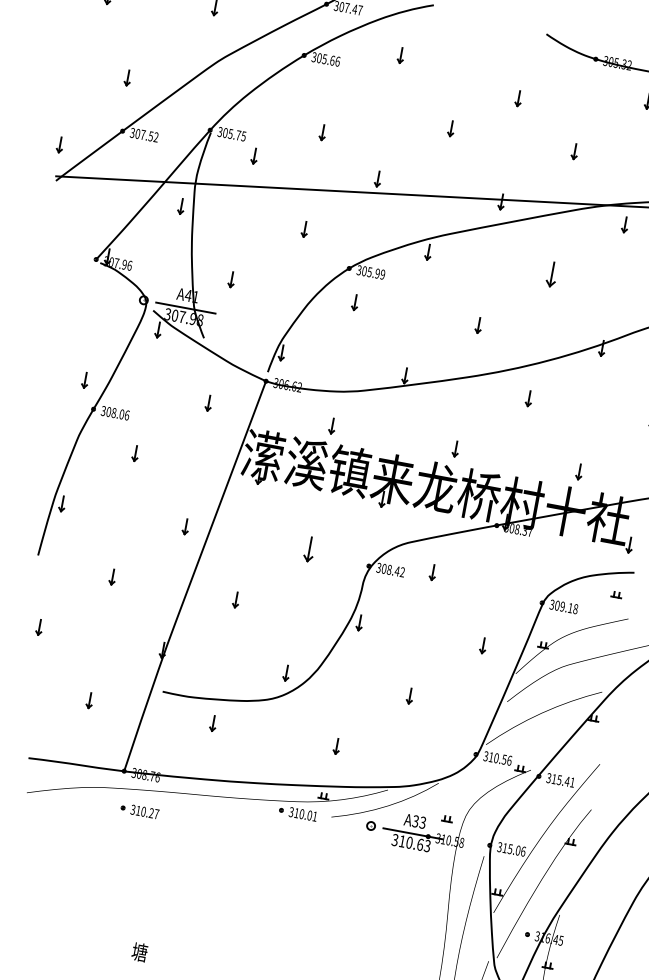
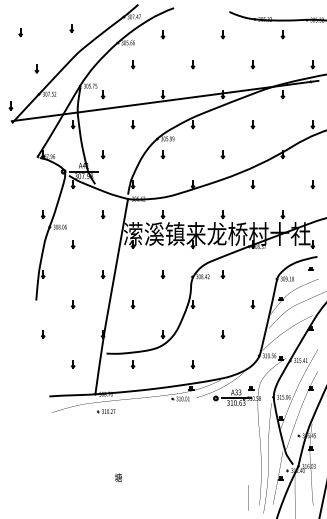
part: (517, 98) -> (222, 34), moved
part: (321, 132) -> (132, 64), moved
part: (551, 275) -> (252, 124), size x0.62
part: (308, 549) -> (162, 274), size x0.62

